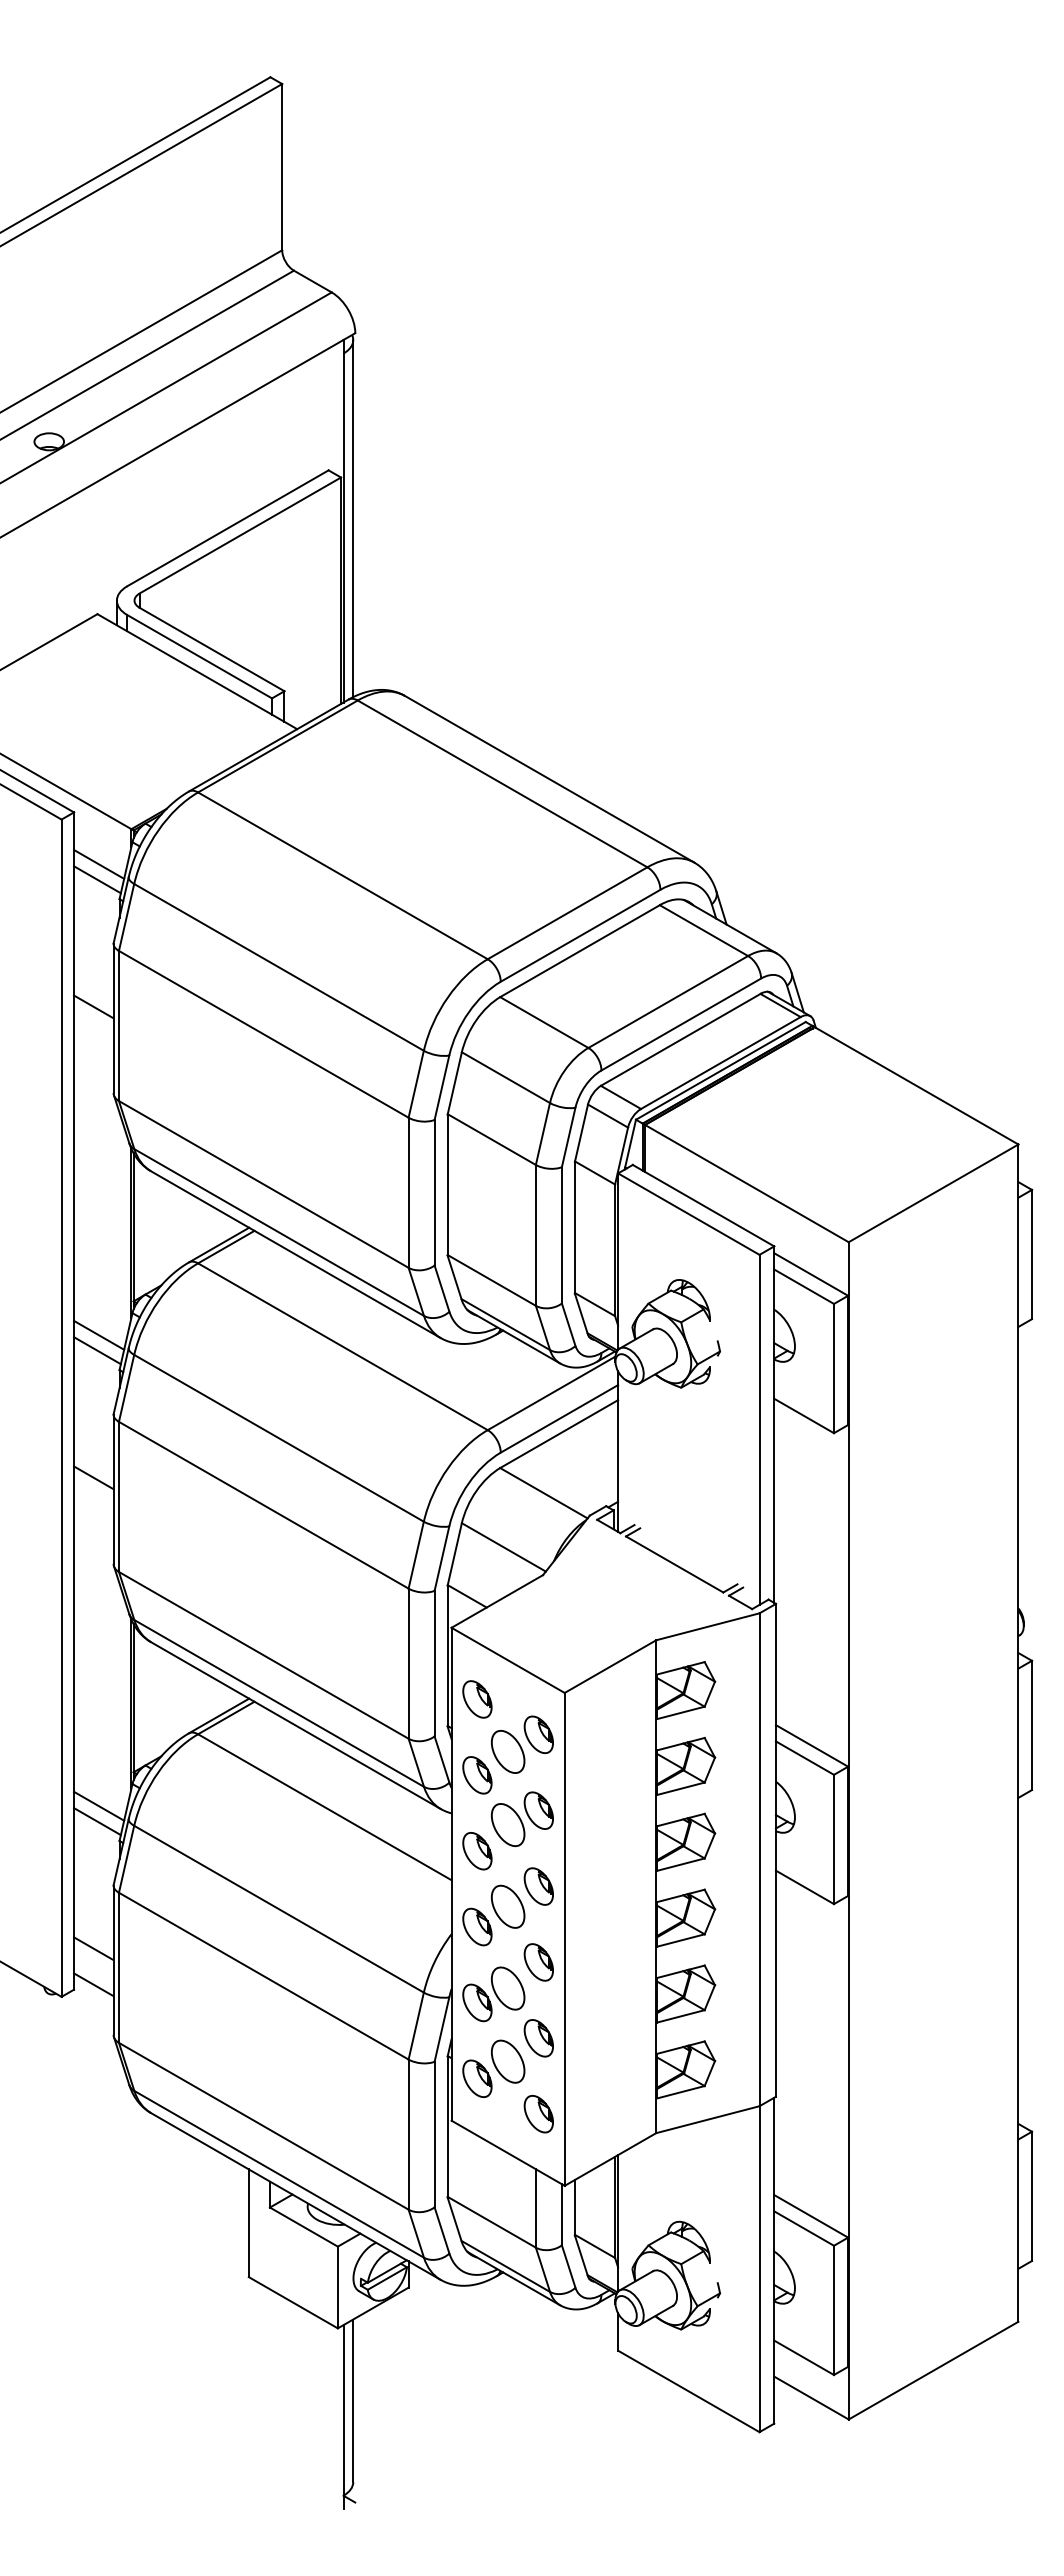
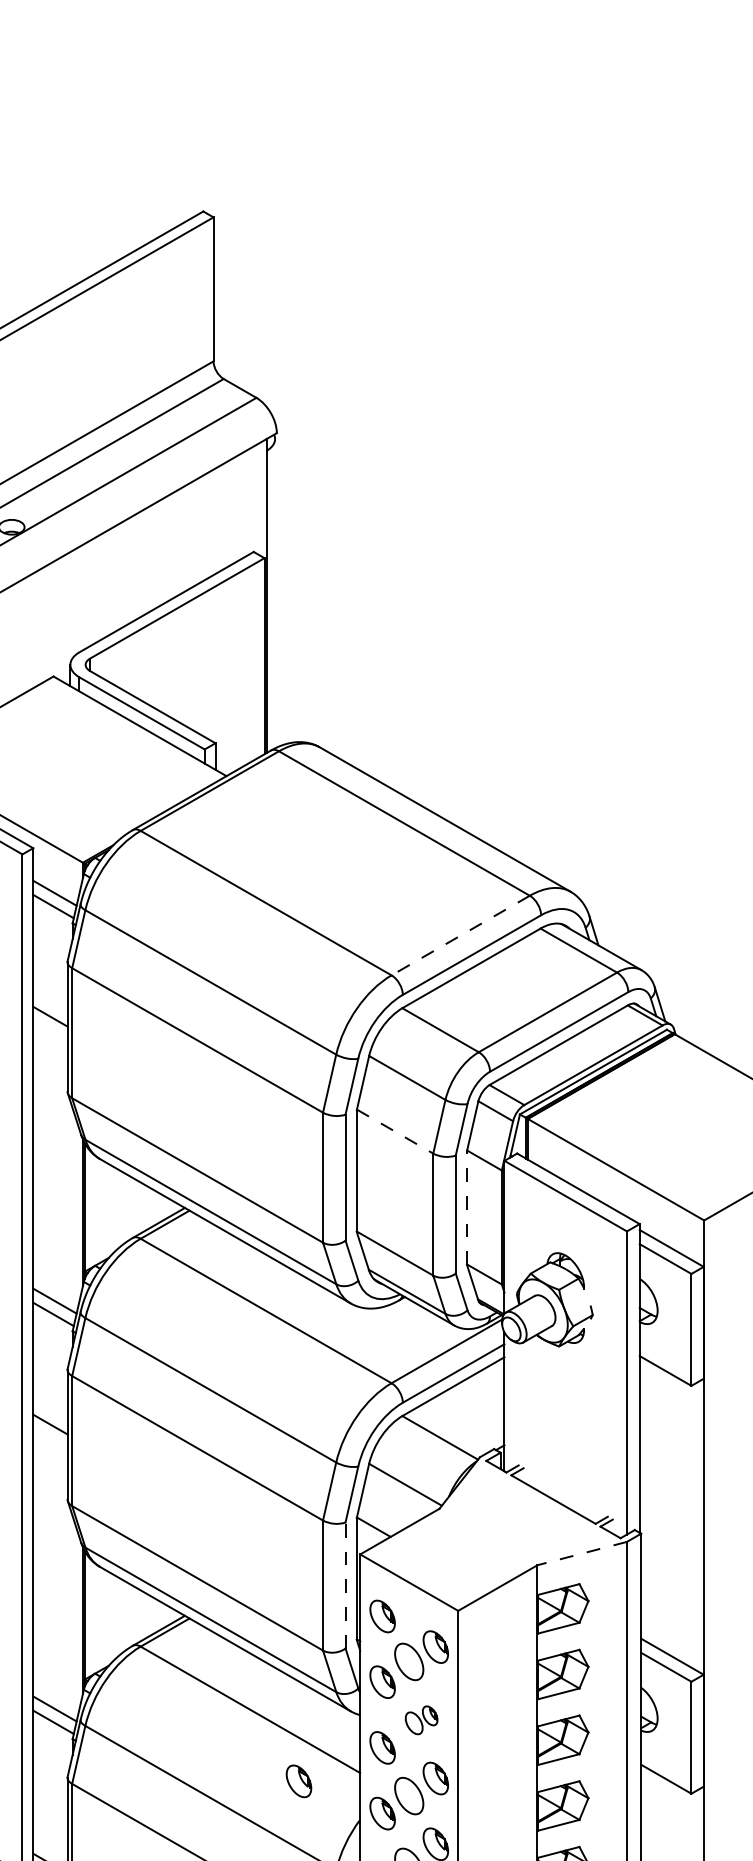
line: (353, 518) -> (275, 593), removed
line: (567, 913) -> (460, 935), solid -> dashed
line: (491, 1139) -> (394, 1131), solid -> dashed
line: (574, 1227) -> (466, 1207), solid -> dashed
line: (707, 1626) -> (581, 1553), solid -> dashed
line: (434, 1663) -> (345, 1585), solid -> dashed
part: (522, 1819) -> (421, 1720), size x0.6
part: (380, 1889) -> (298, 1781), added
line: (93, 1948) -> (50, 1832), removed

